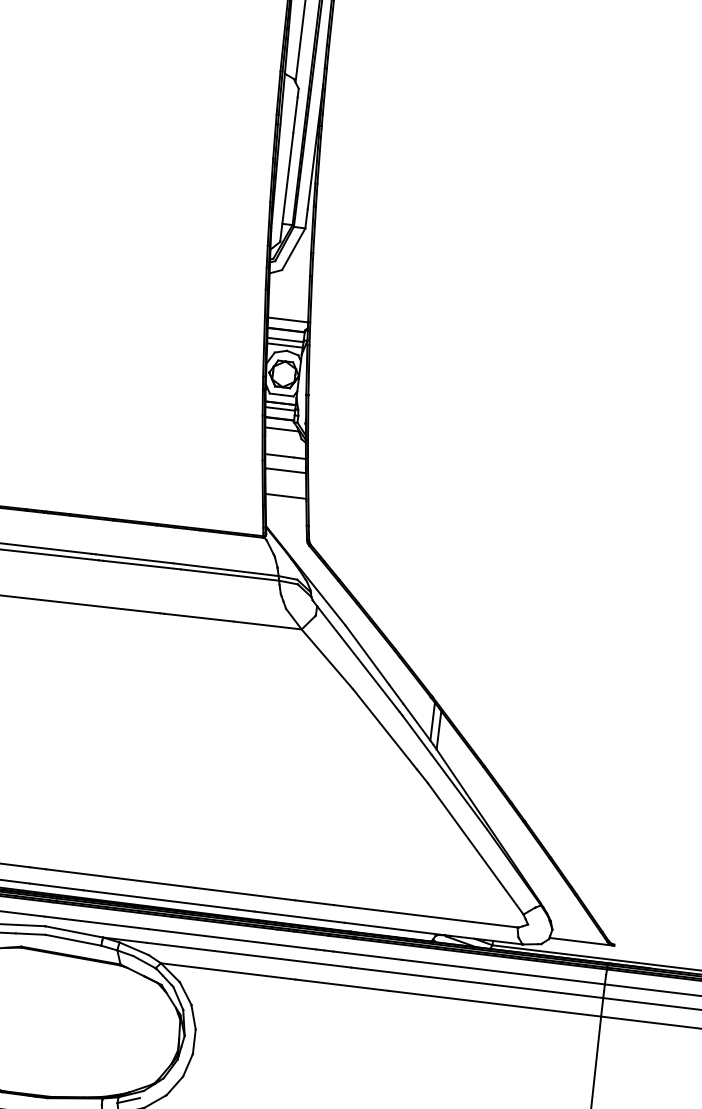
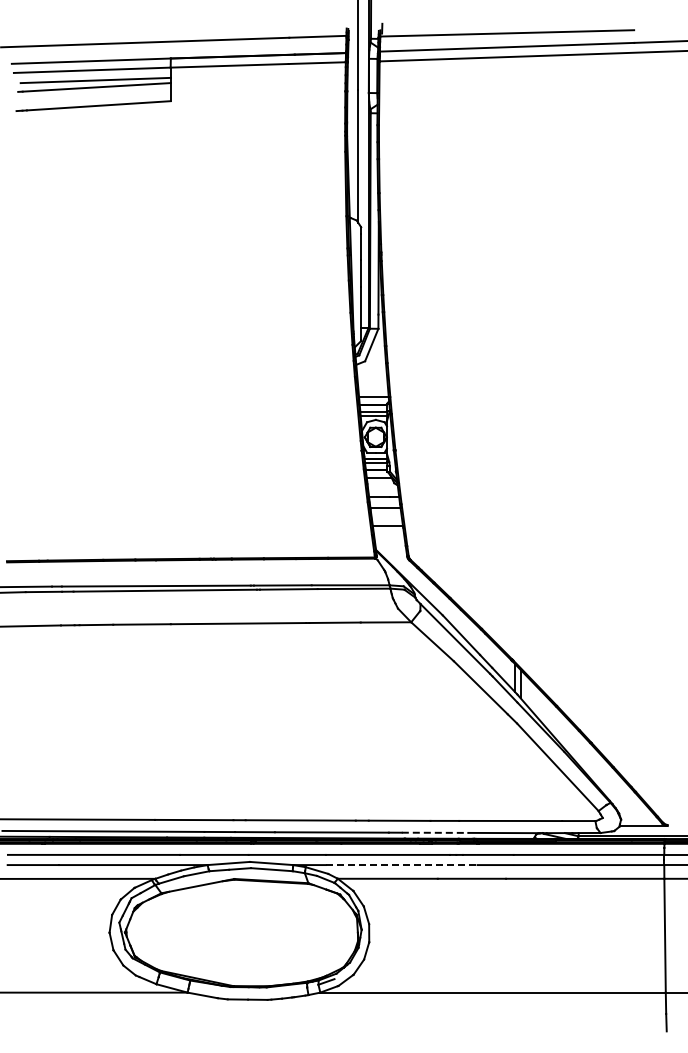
line: (300, 916) -> (435, 832), solid -> dashed
line: (248, 955) -> (401, 865), solid -> dashed

